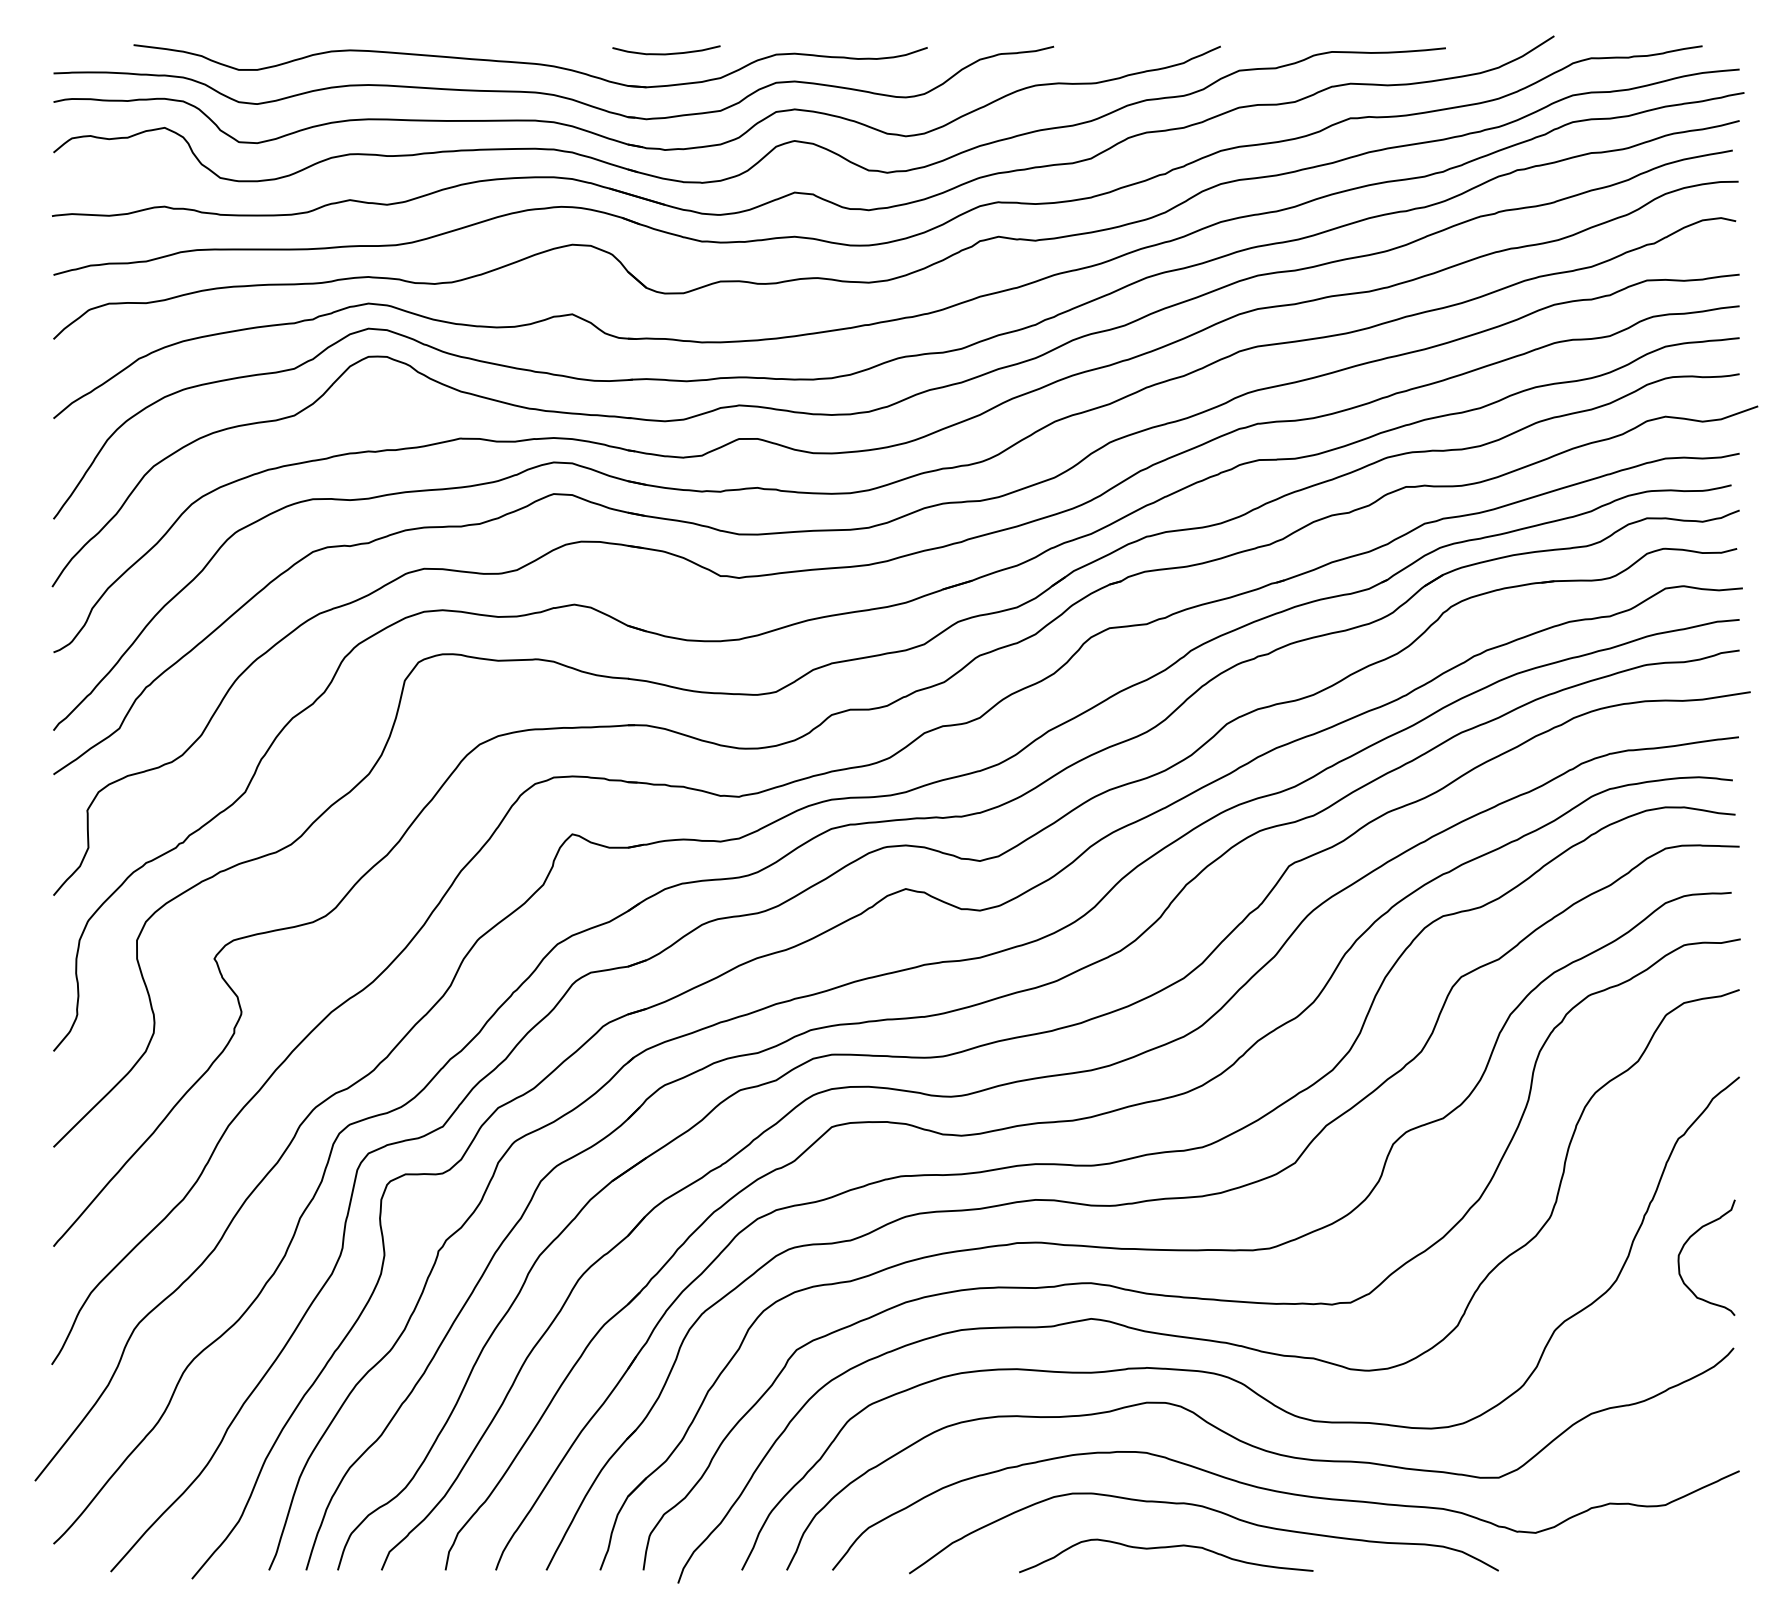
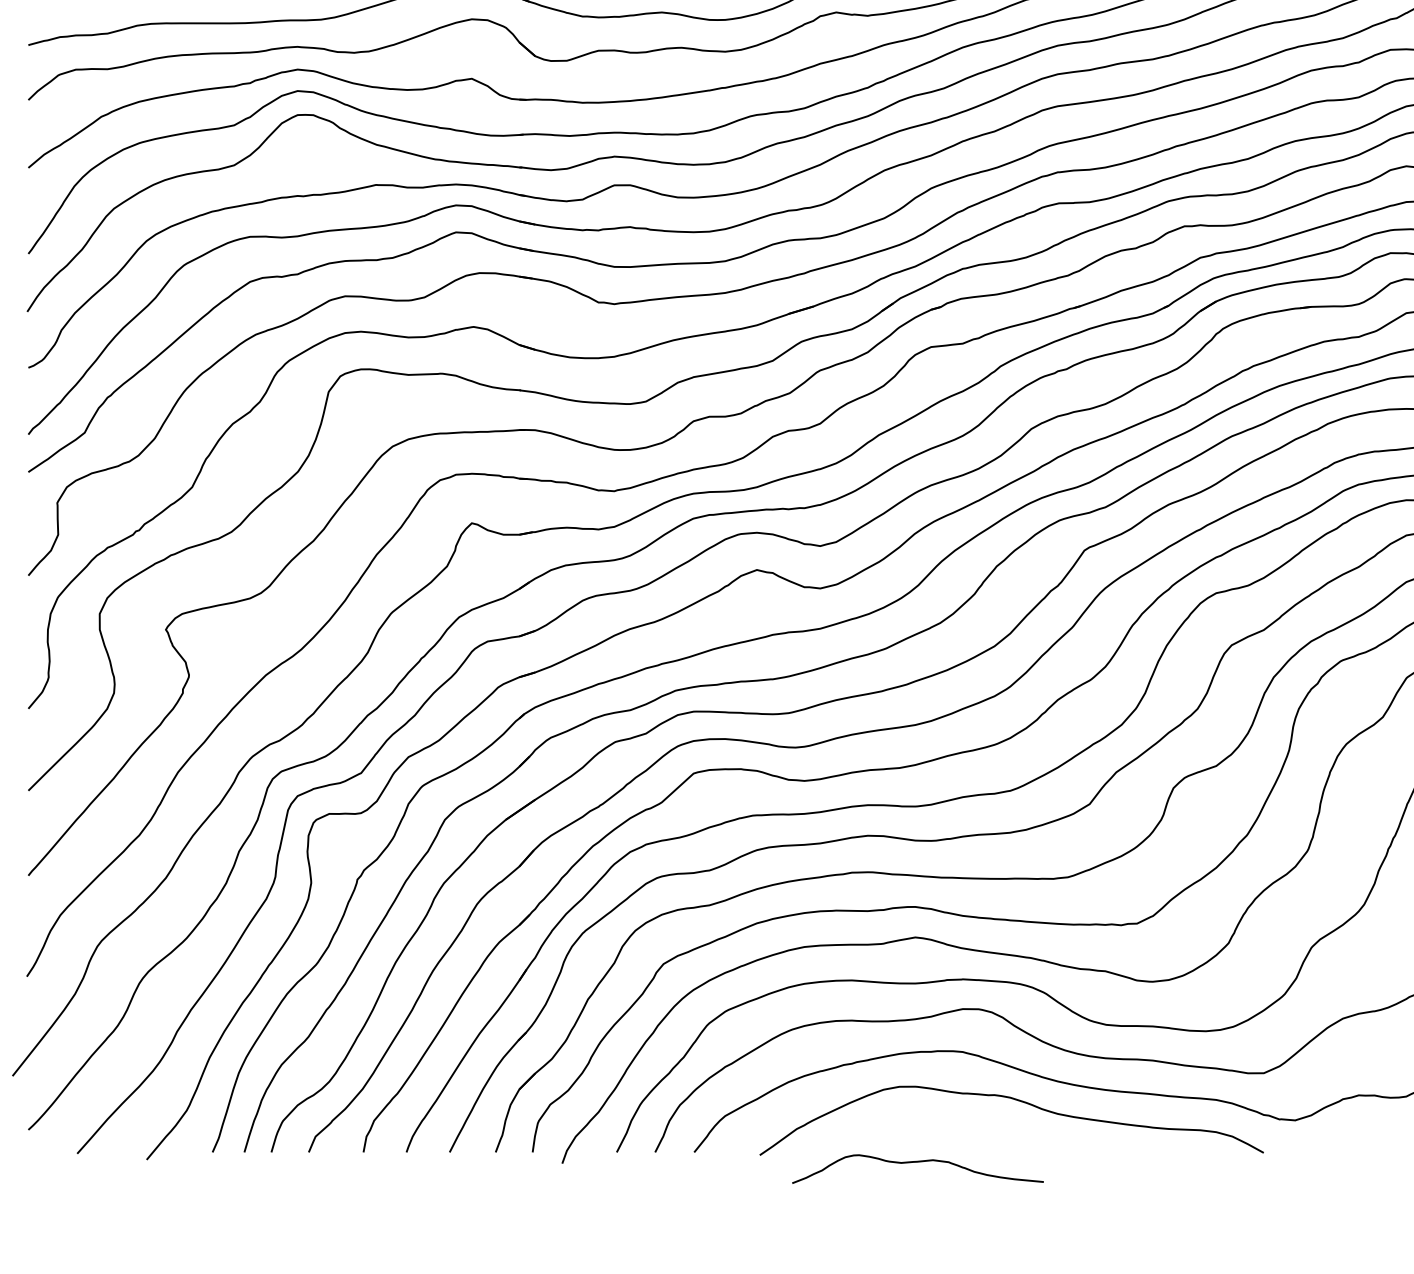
curve: (1166, 1548) -> (918, 1162), moved

